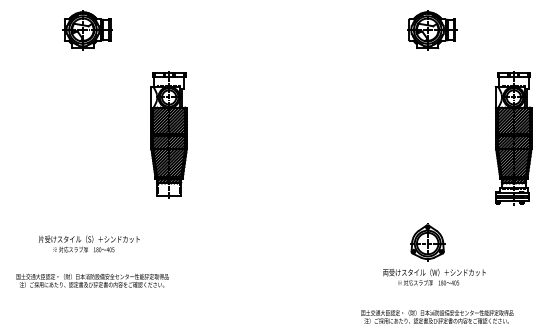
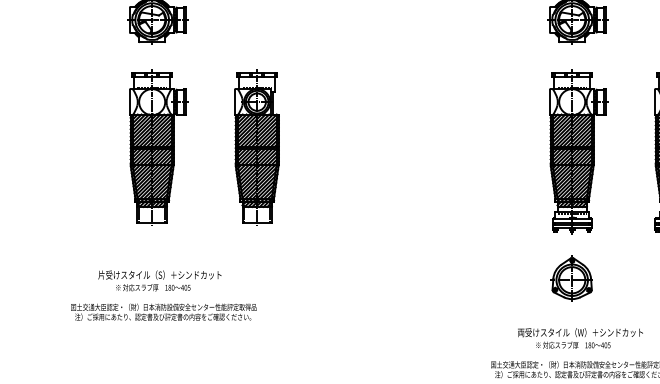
part: (88, 134) -> (158, 147), added
part: (432, 138) -> (578, 152), added
text: (434, 276) -> (580, 337), moved
text: (92, 280) -> (163, 311), moved

